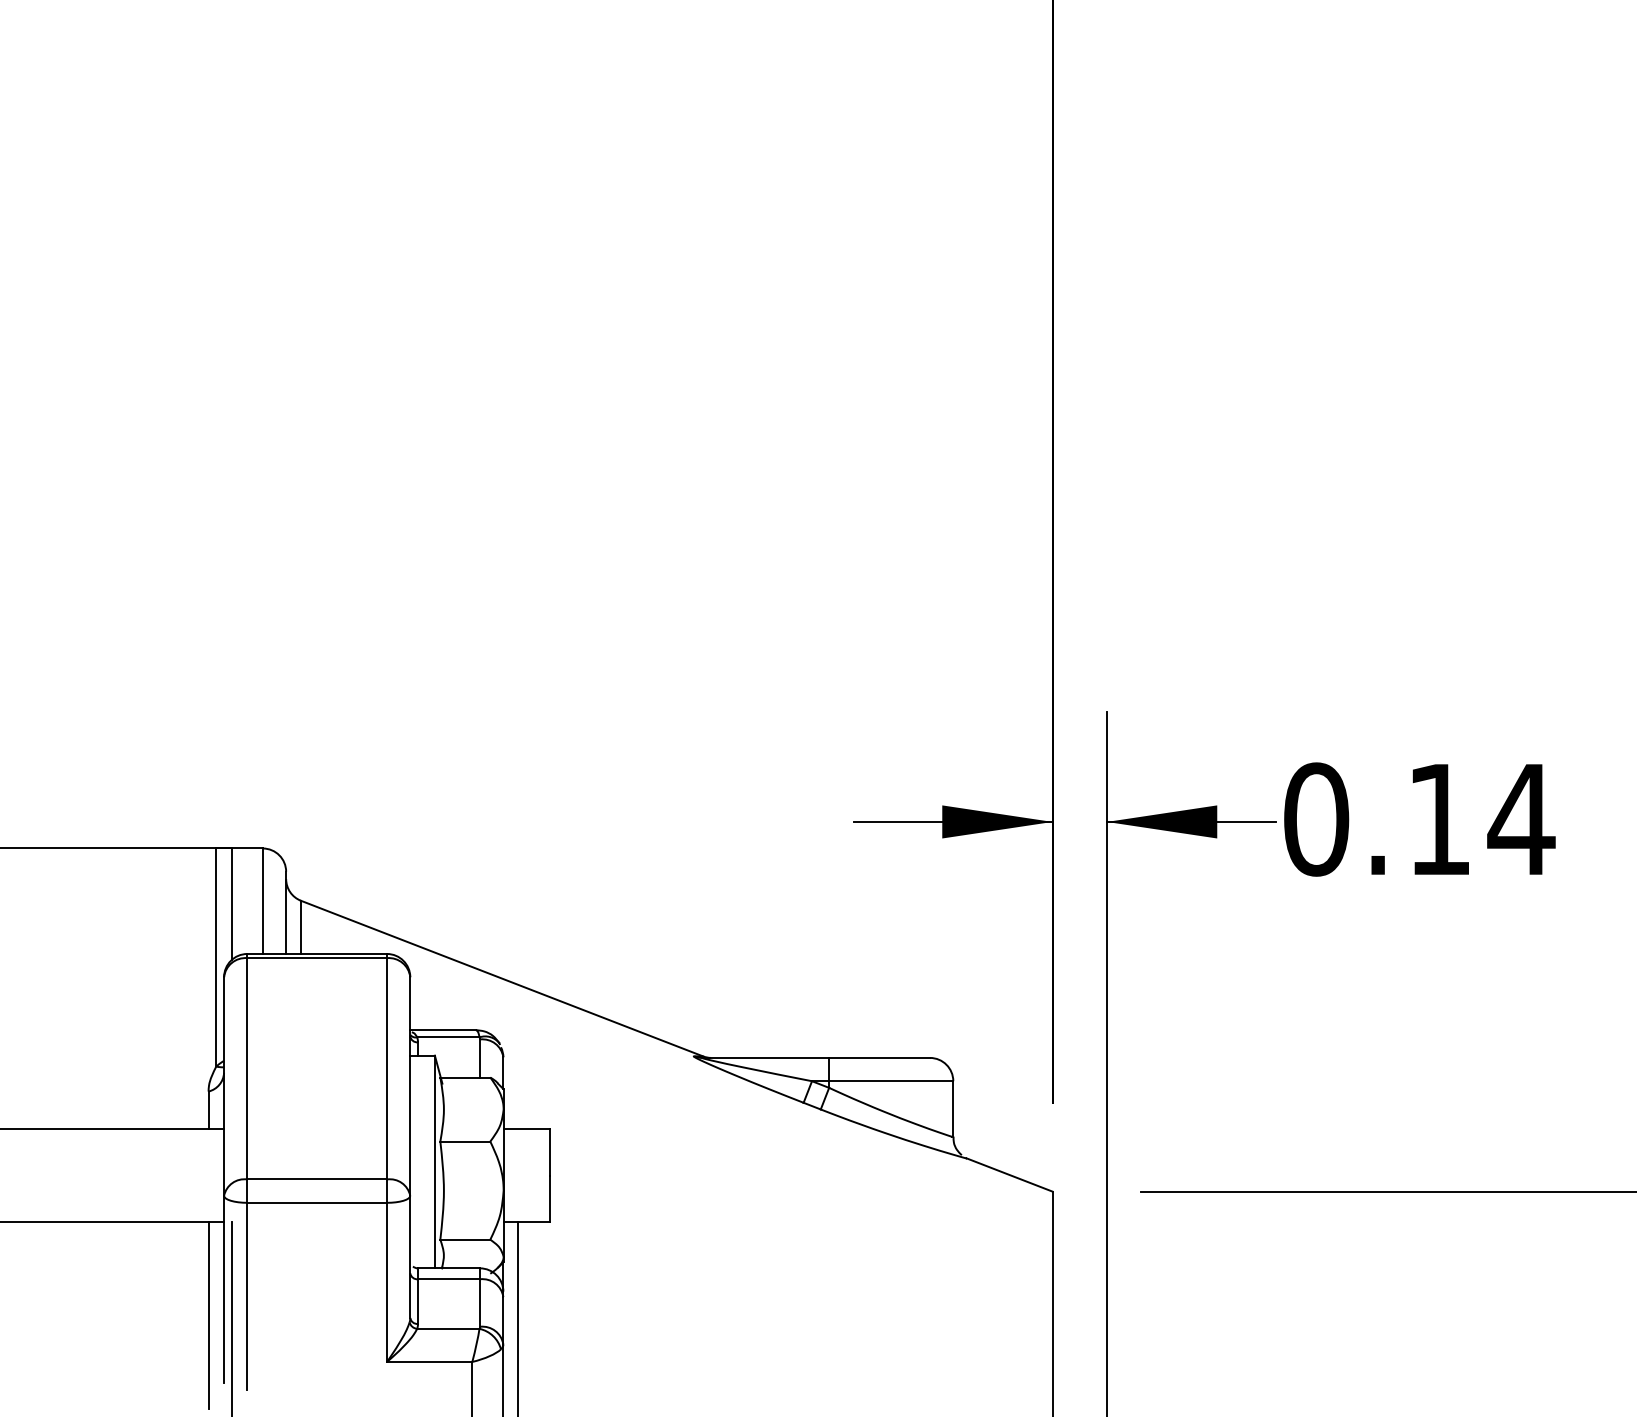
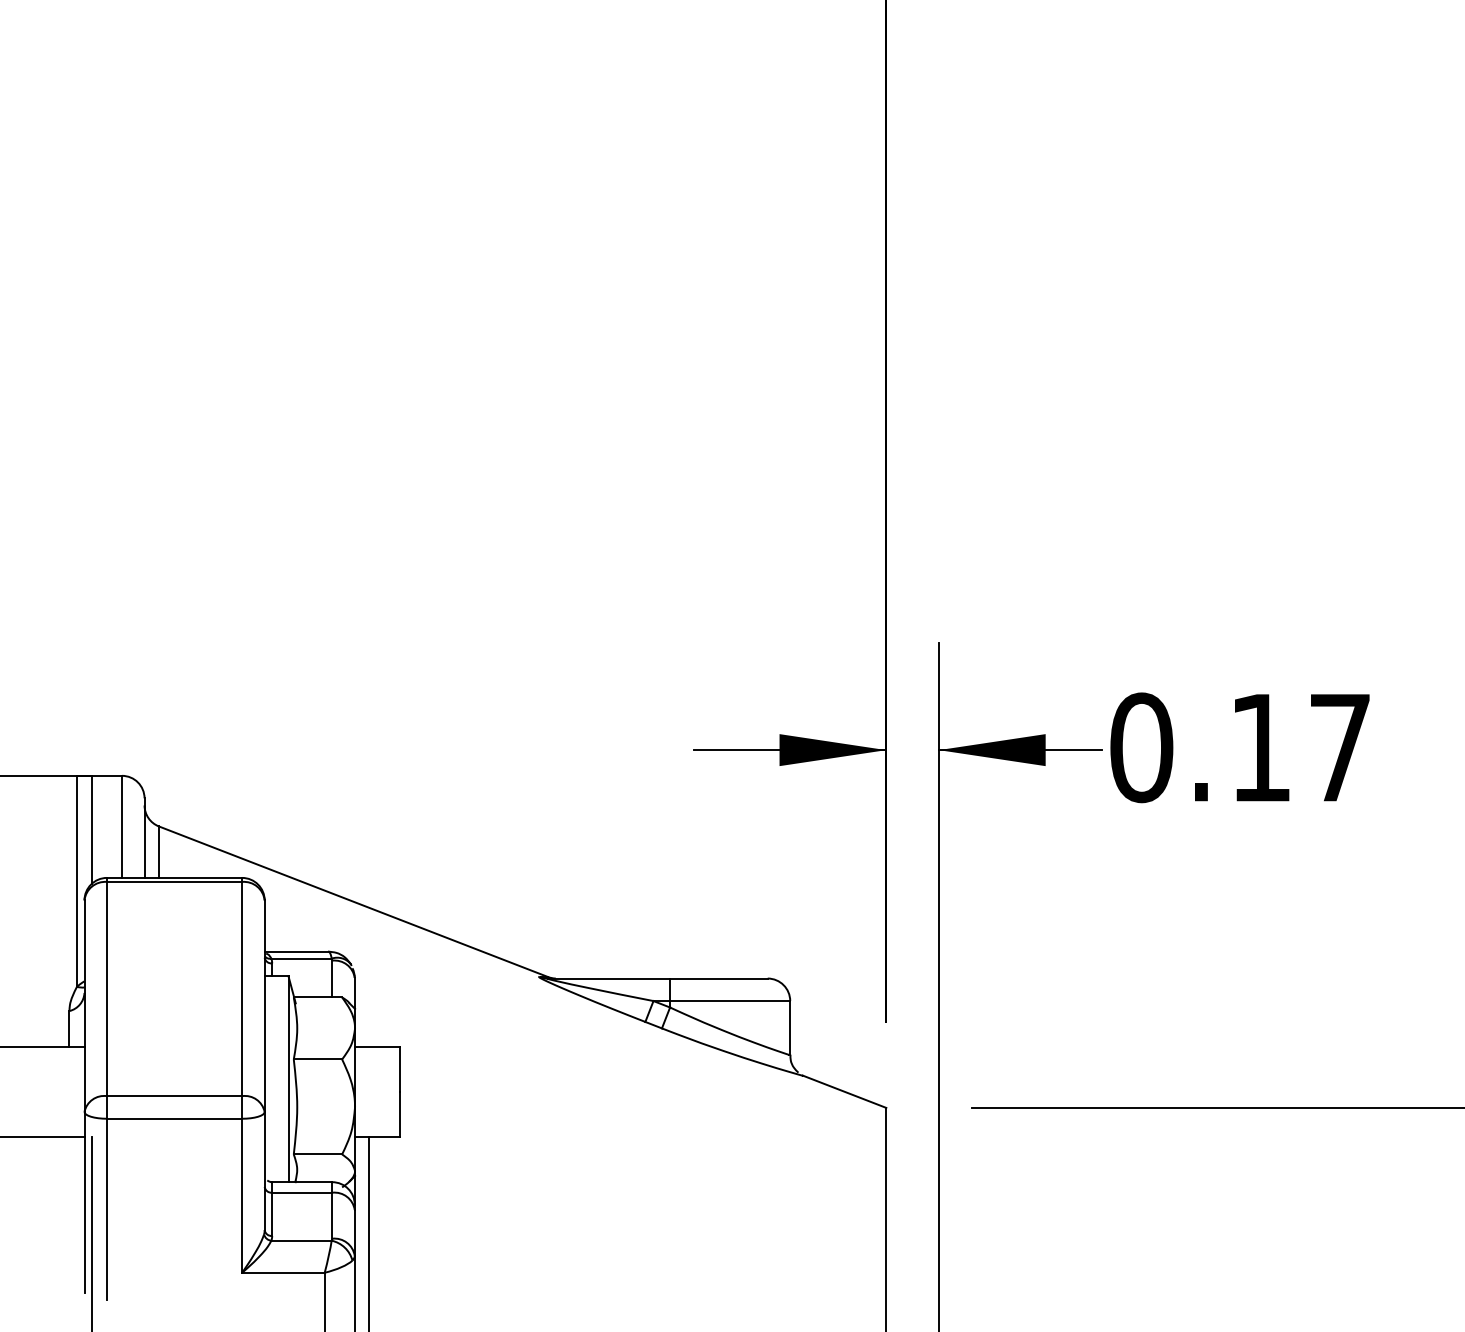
text: (1521, 819) -> (1340, 747), 0.14 -> 0.17
line: (208, 1315) -> (69, 1227), removed

